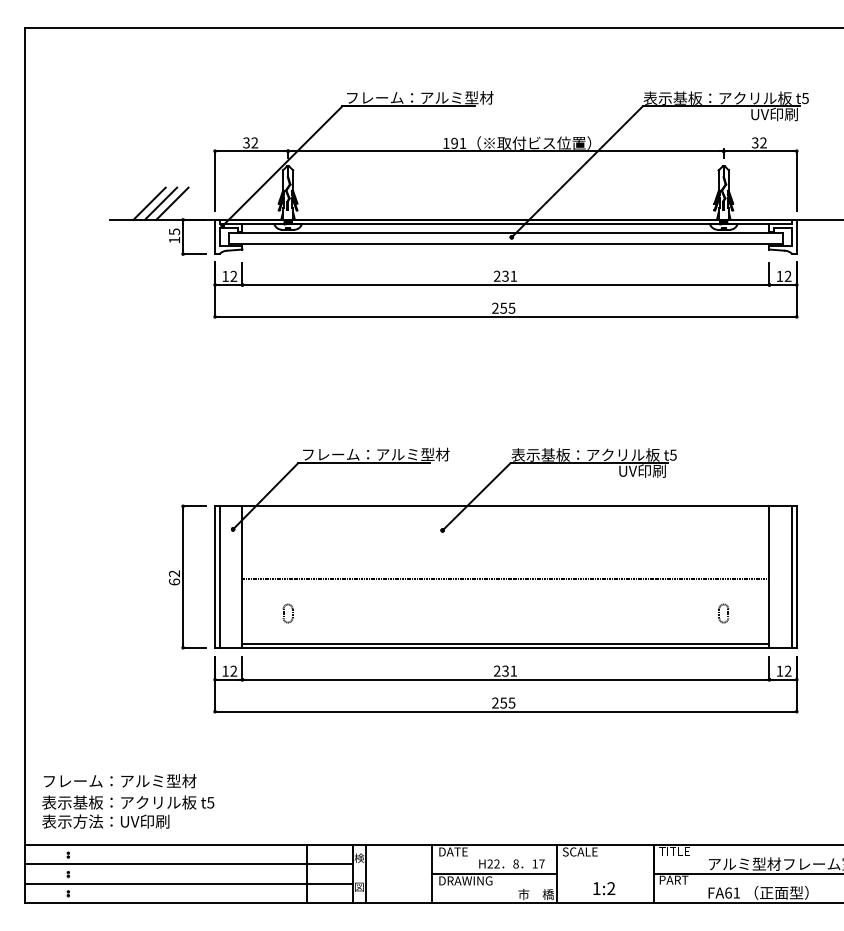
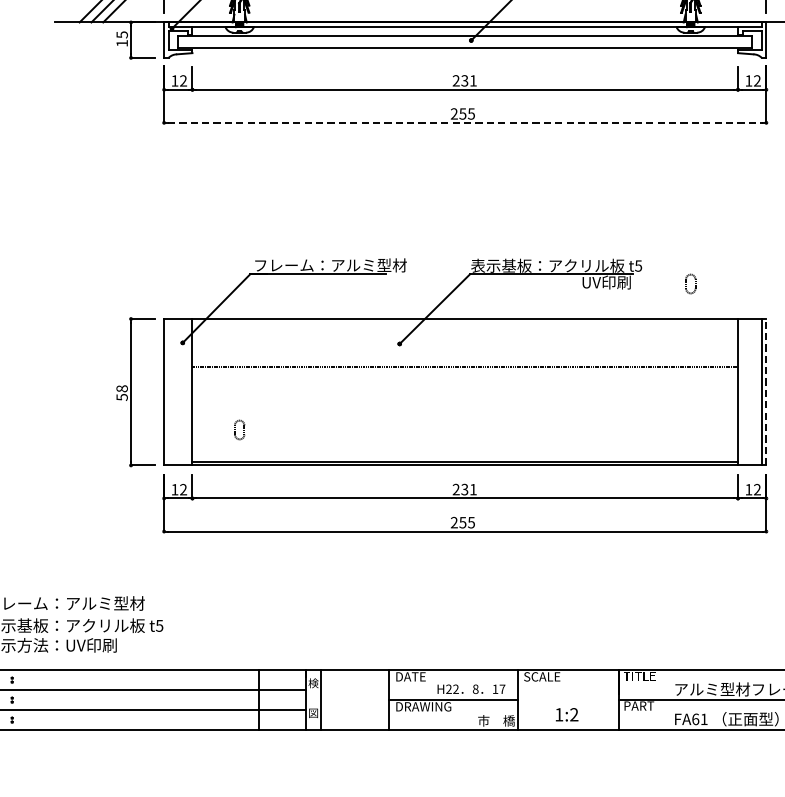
line: (506, 316) -> (465, 122), solid -> dashed
line: (219, 576) -> (168, 391), removed
text: (174, 577) -> (122, 392), 62 -> 58
line: (796, 577) -> (766, 392), solid -> dashed
line: (505, 579) -> (464, 366), moved
part: (723, 613) -> (690, 283), moved

